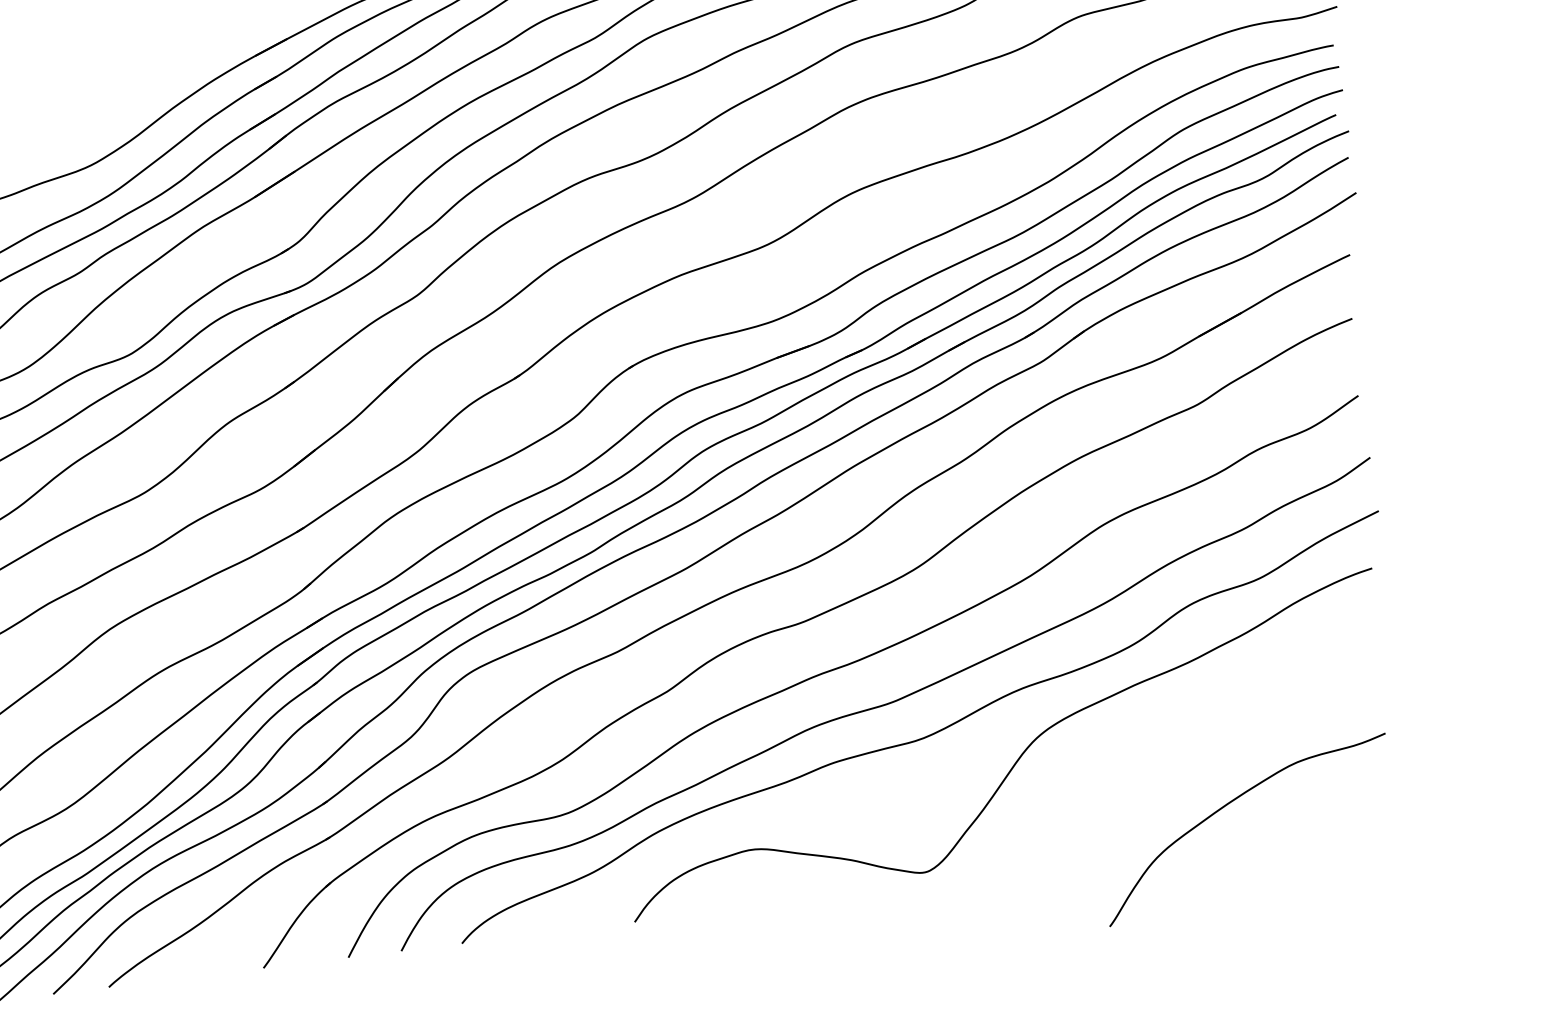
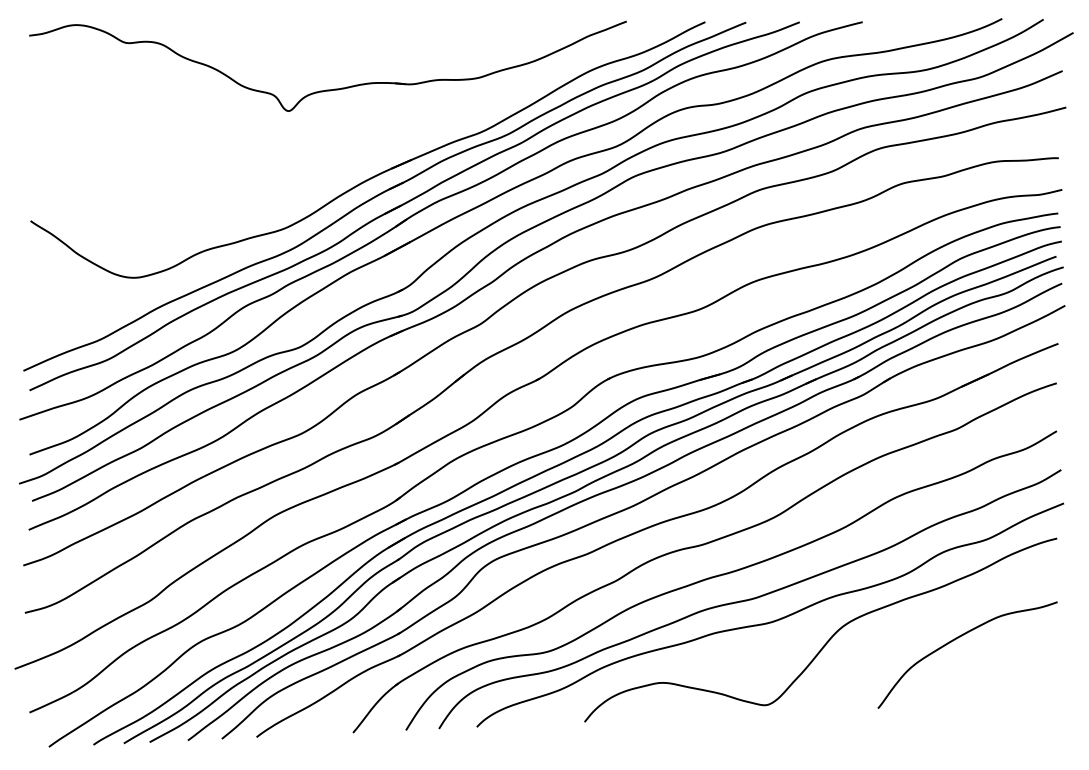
curve: (1230, 804) -> (958, 638), moved

